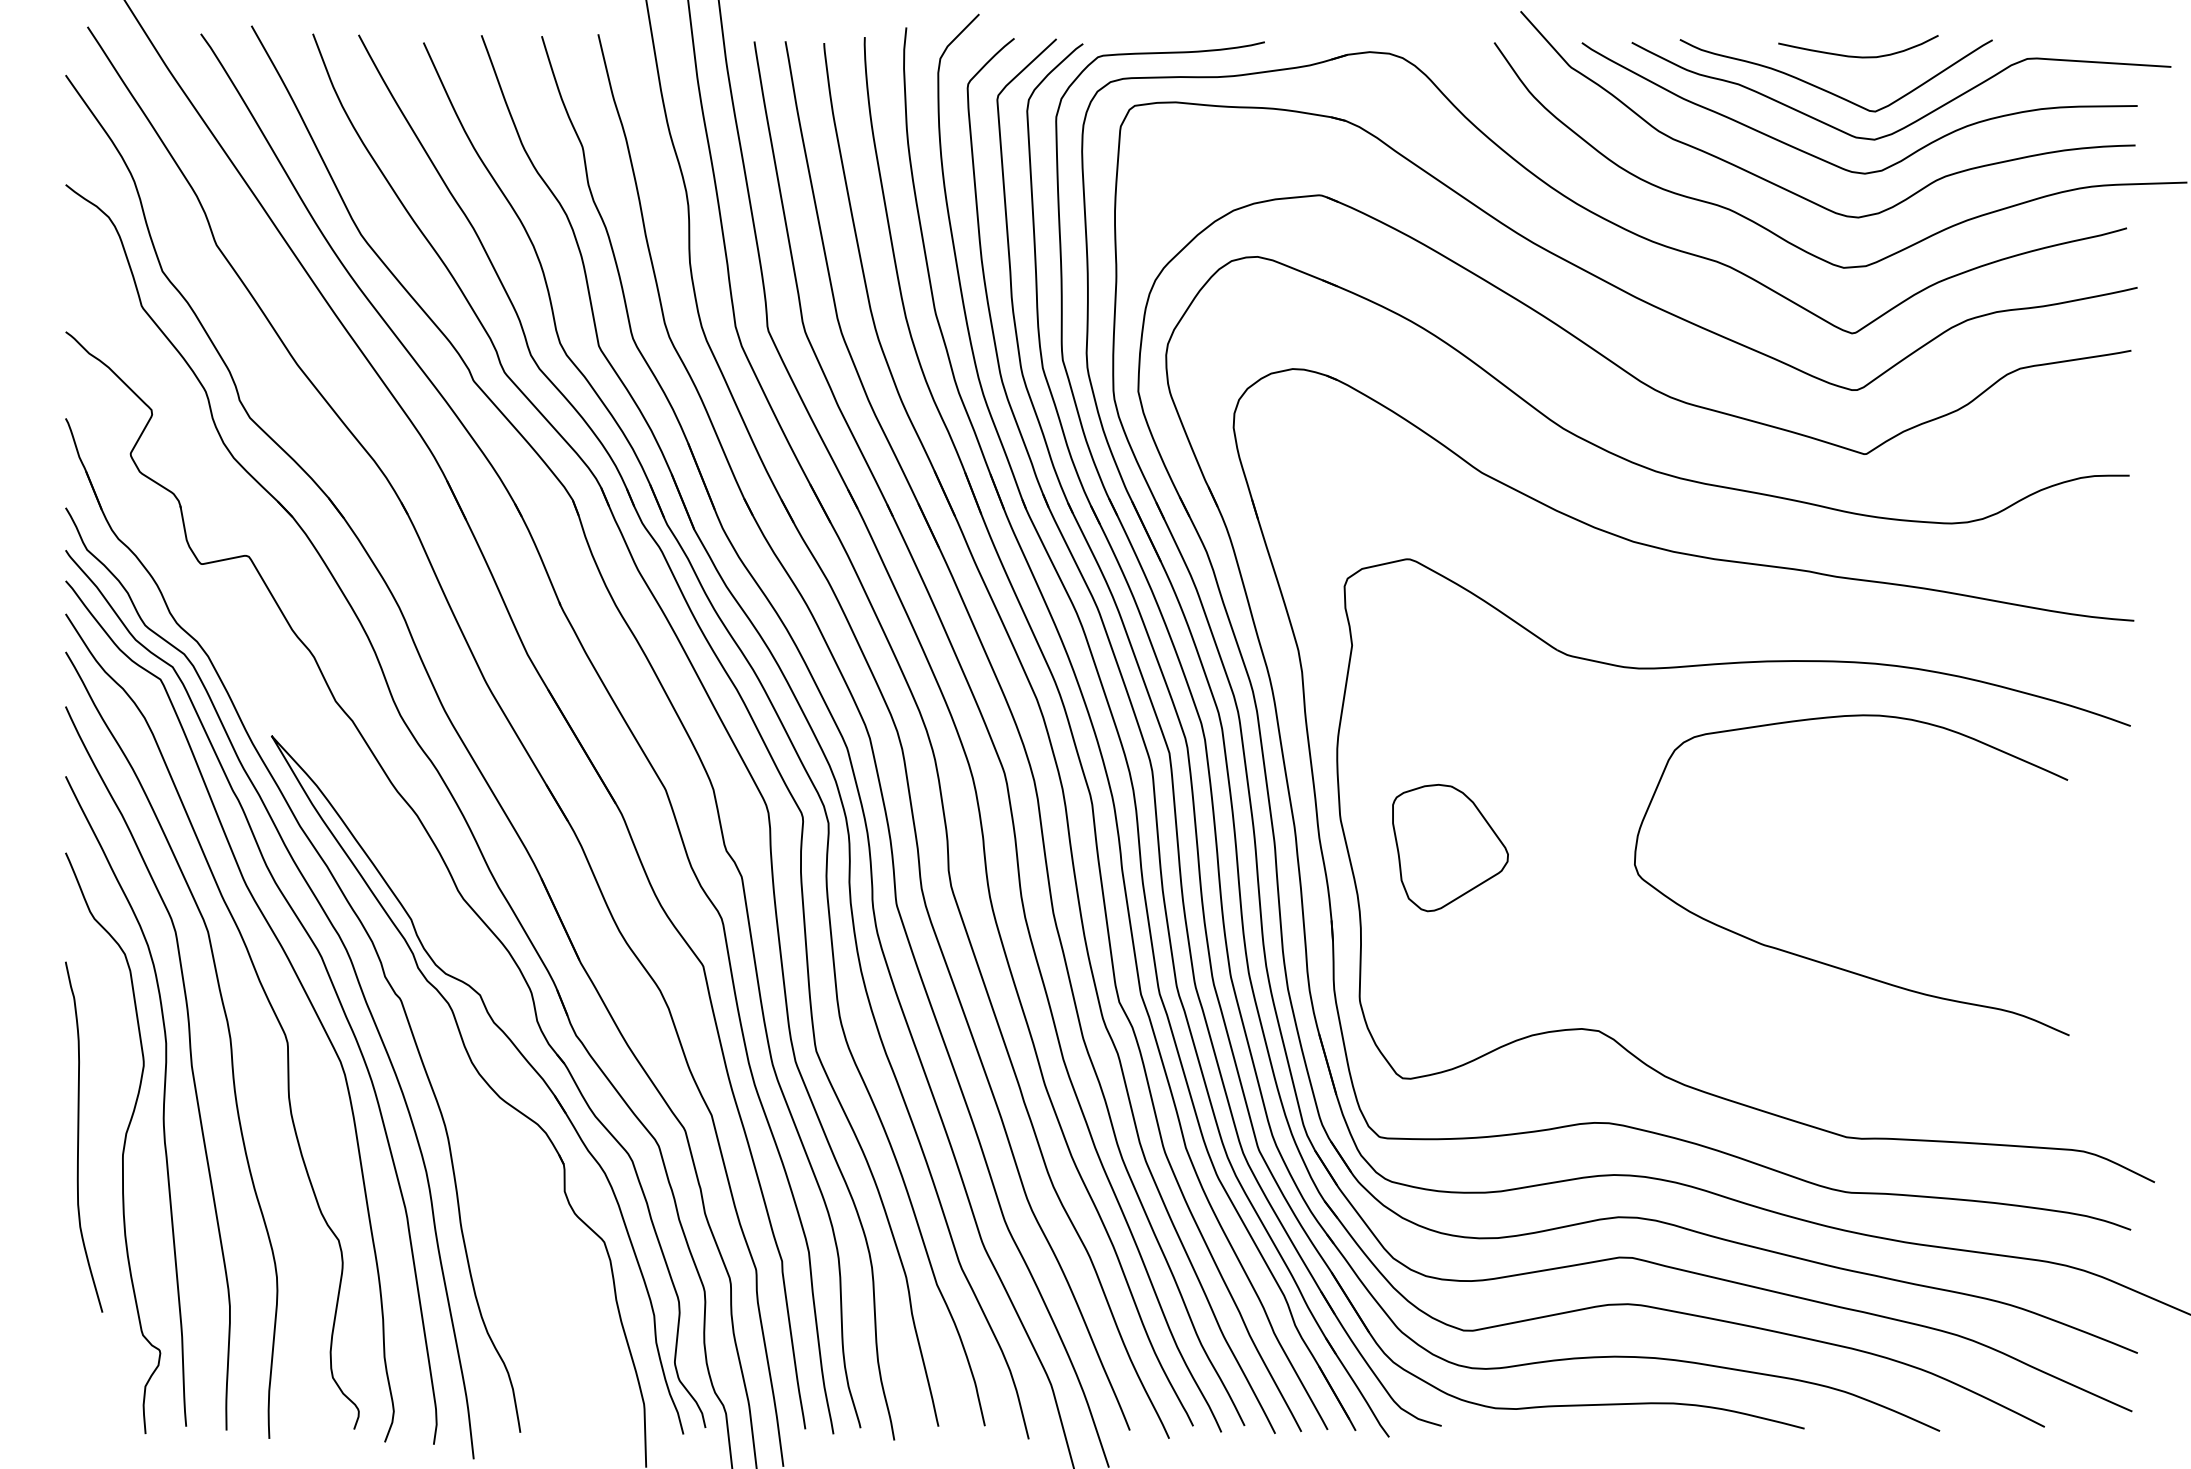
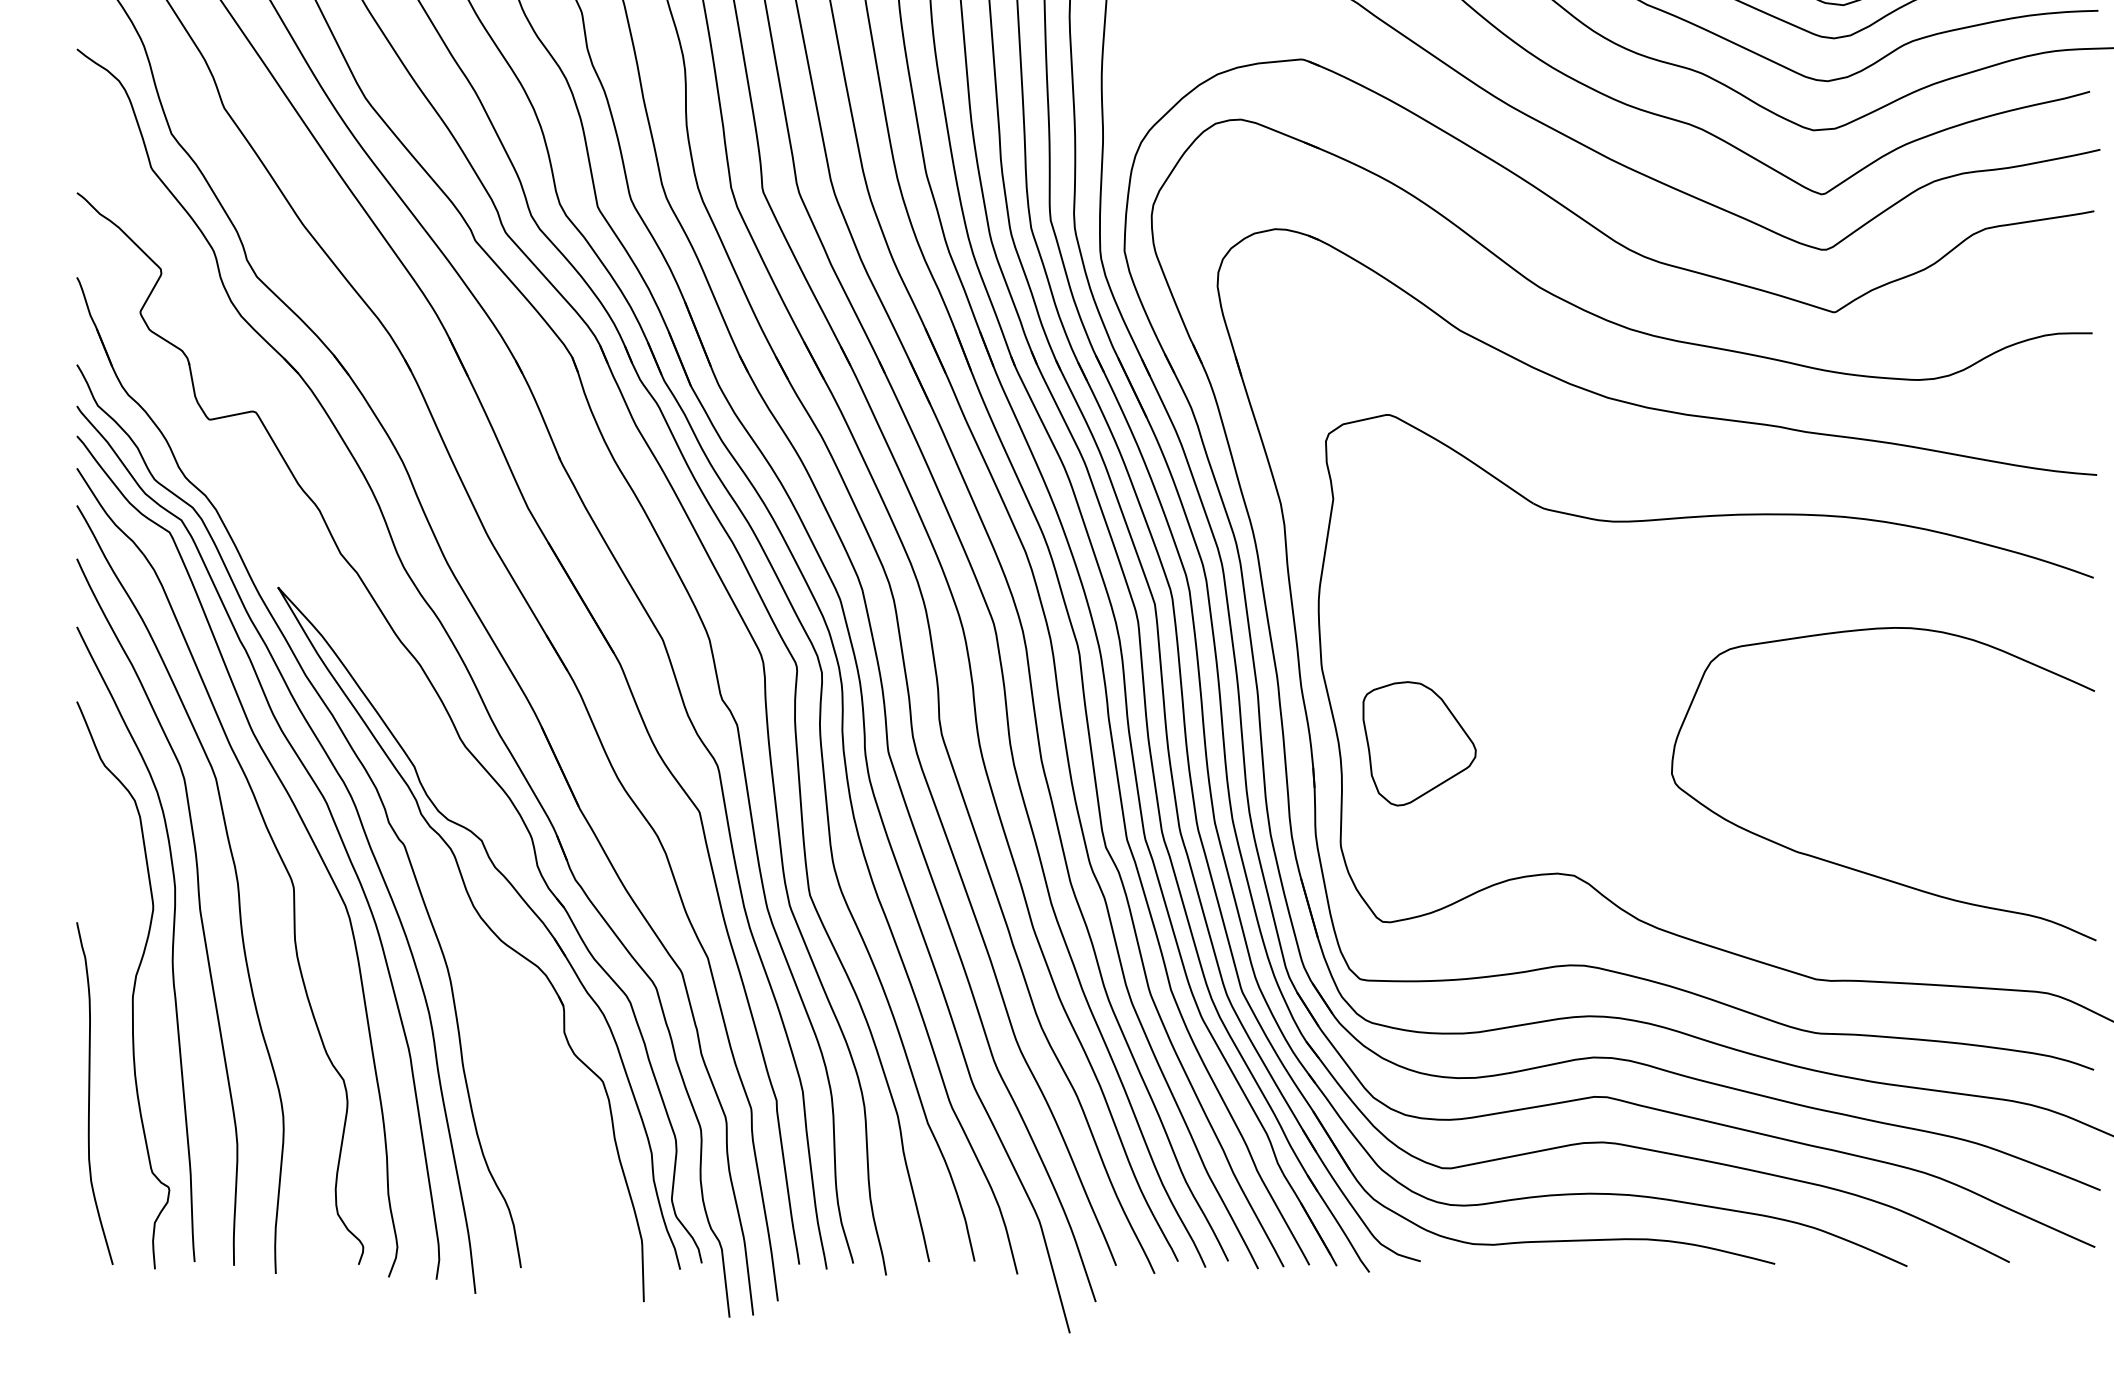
part: (1450, 847) -> (1419, 743), moved
curve: (1821, 961) -> (1854, 868), moved
curve: (79, 1136) -> (90, 1092), moved

